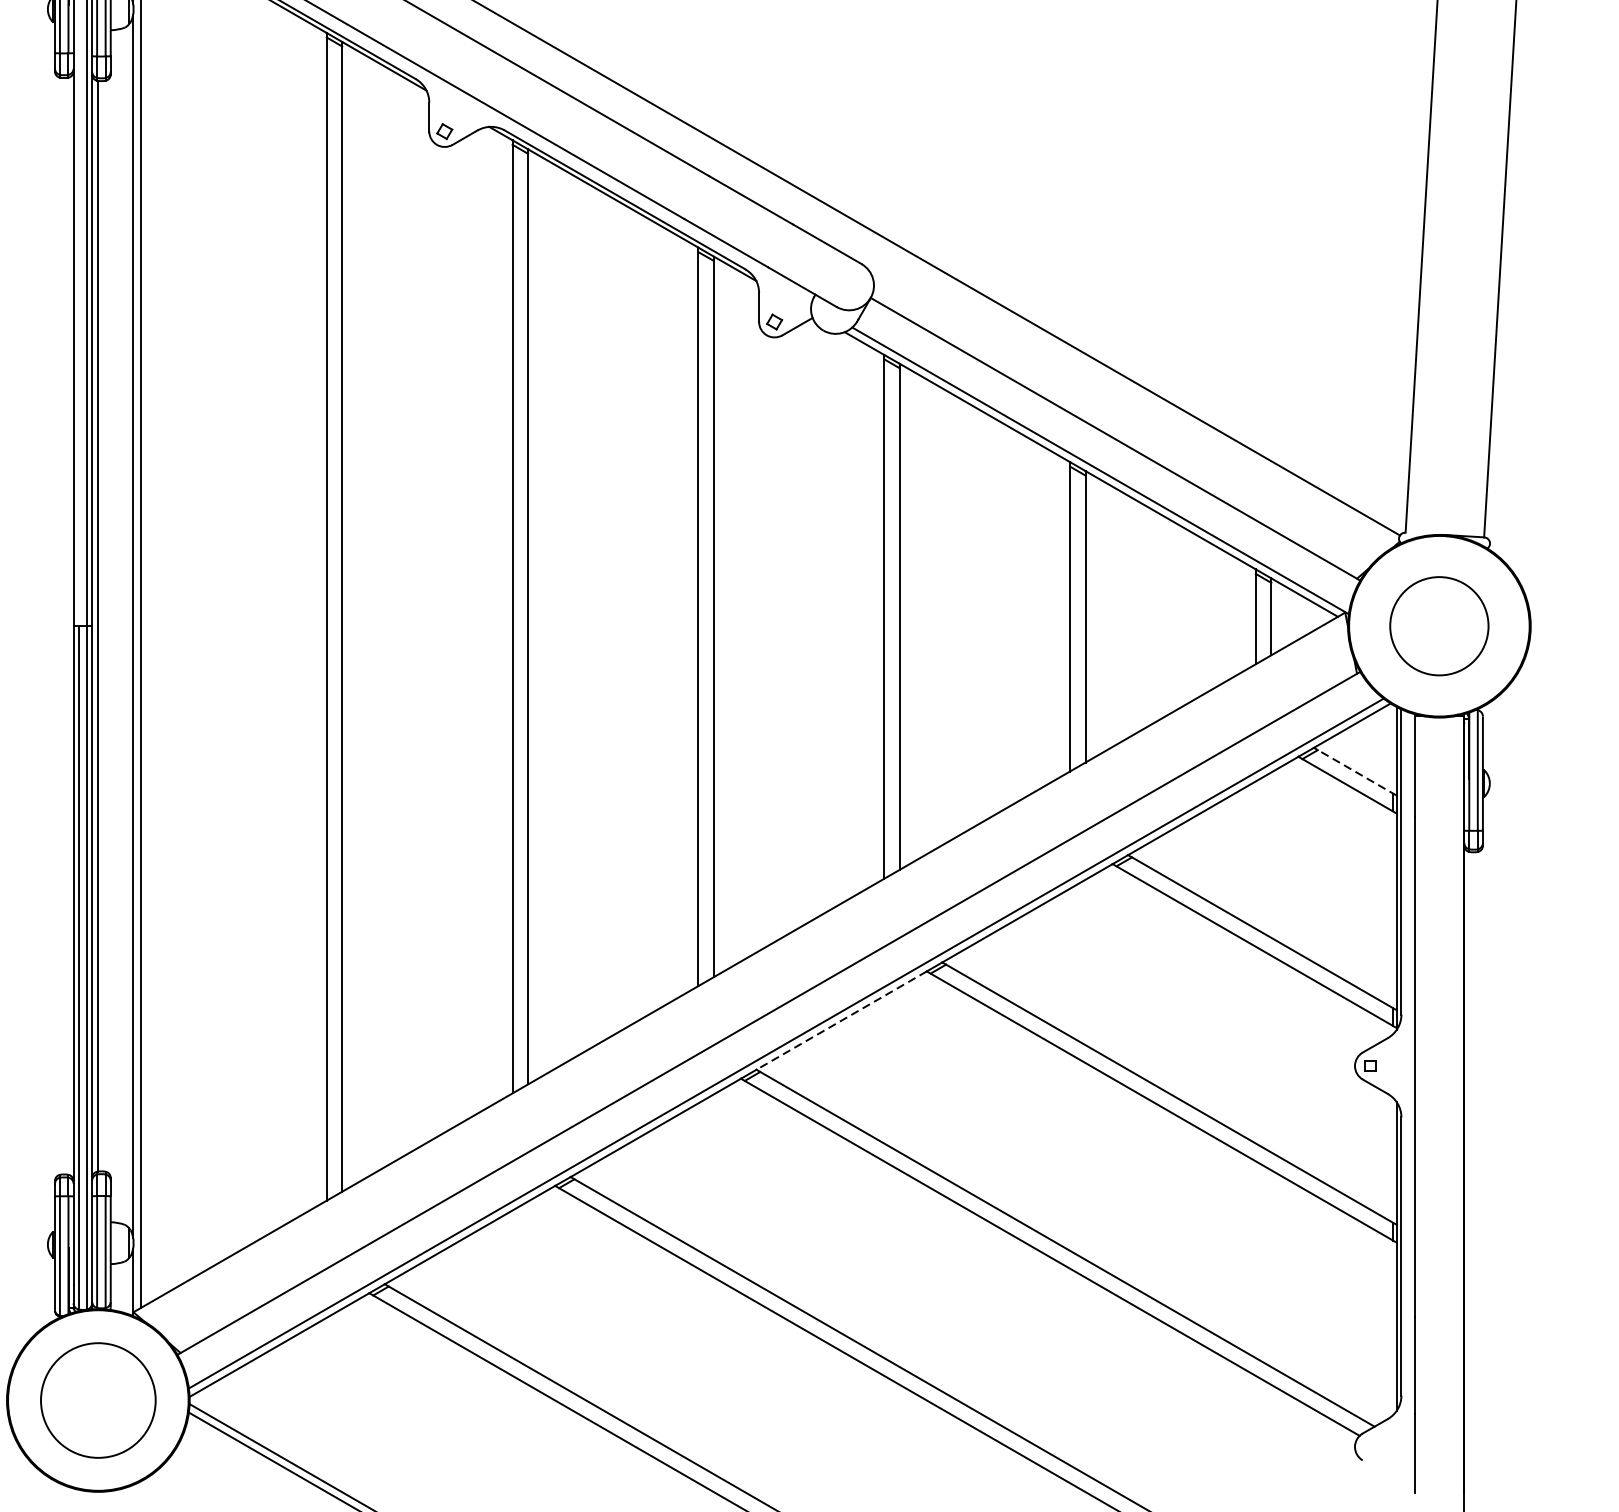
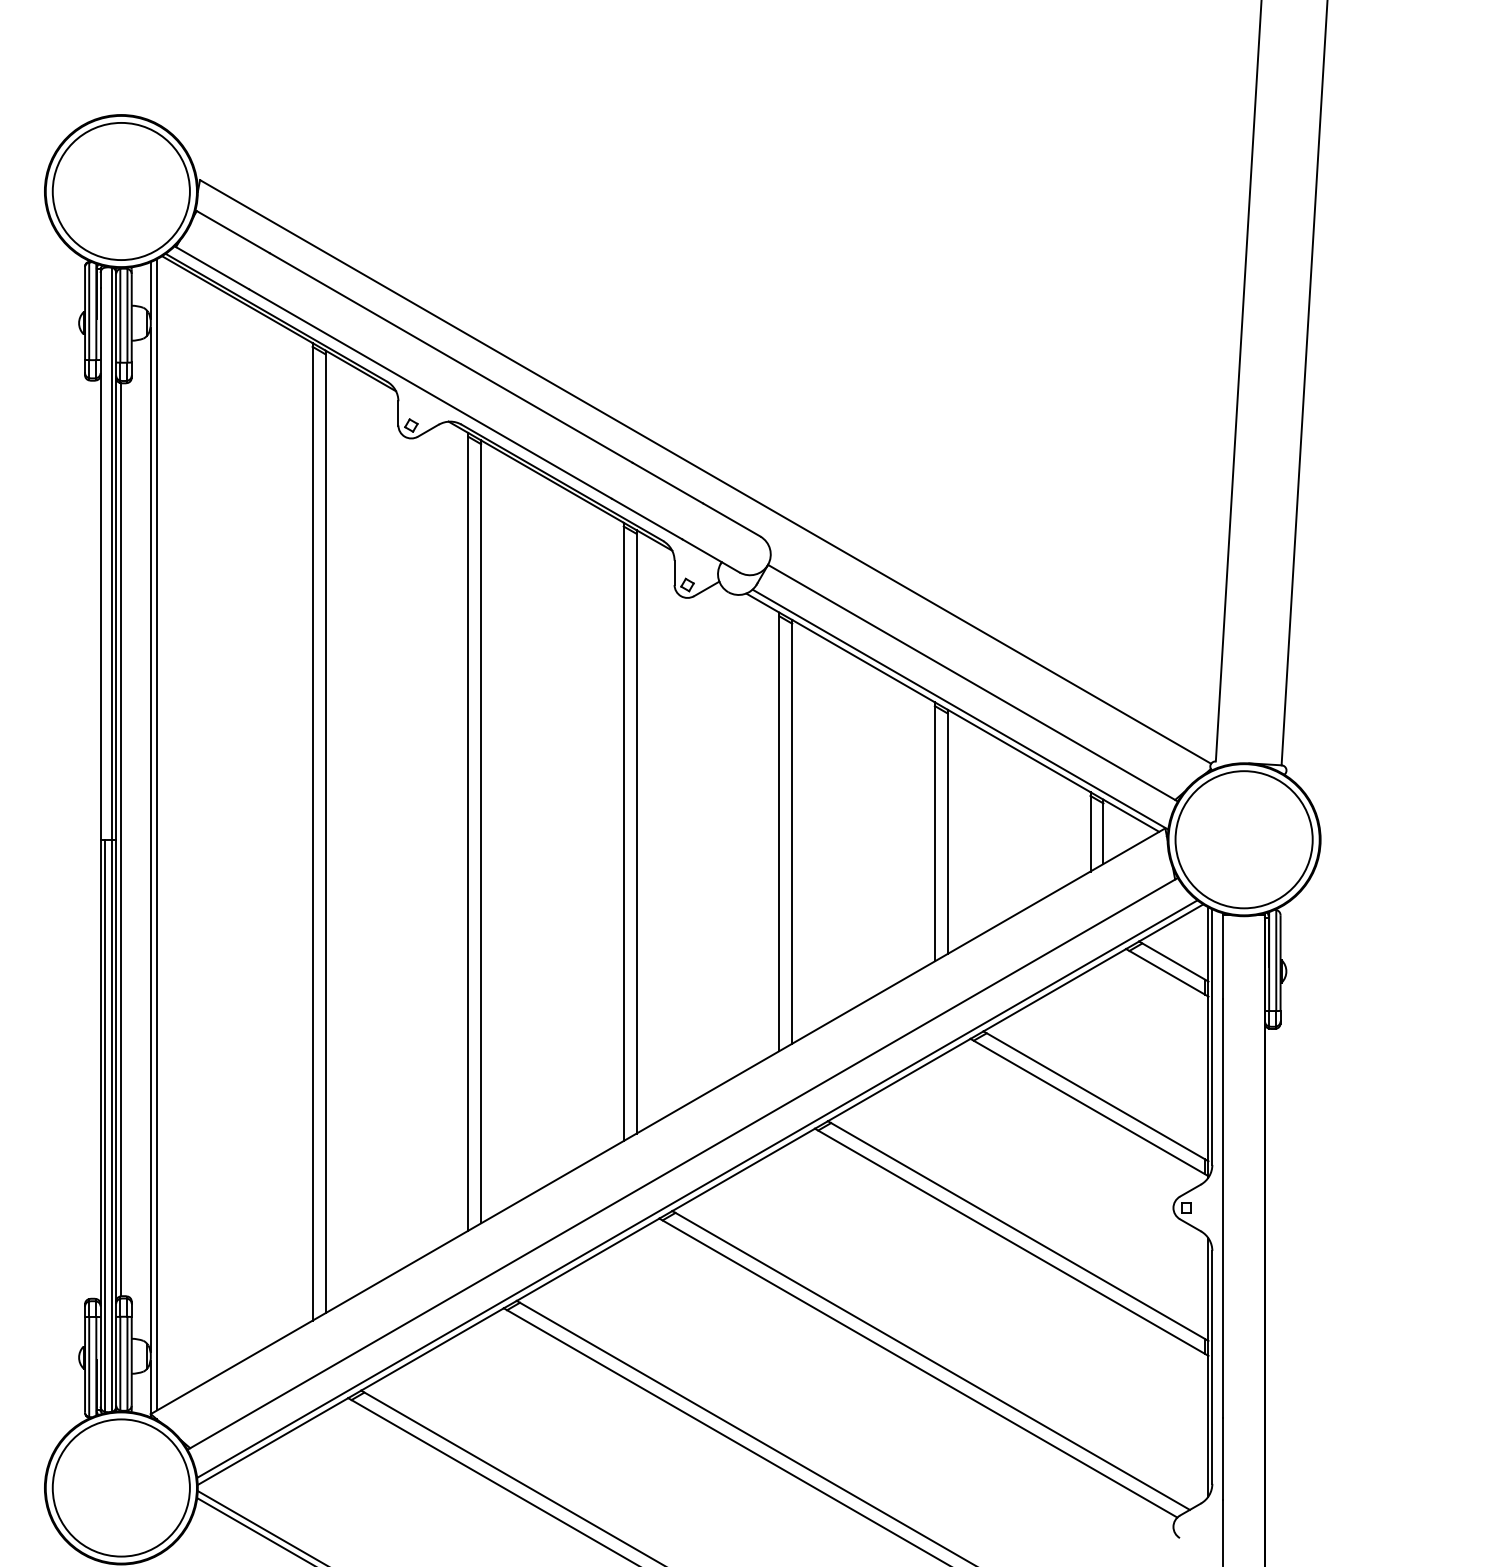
circle: (1438, 625) -> (1243, 839), size x1.67
line: (1355, 771) -> (1173, 961), dashed -> solid
line: (841, 1021) -> (743, 1170), dashed -> solid
circle: (97, 1399) -> (120, 1487), size x1.43

